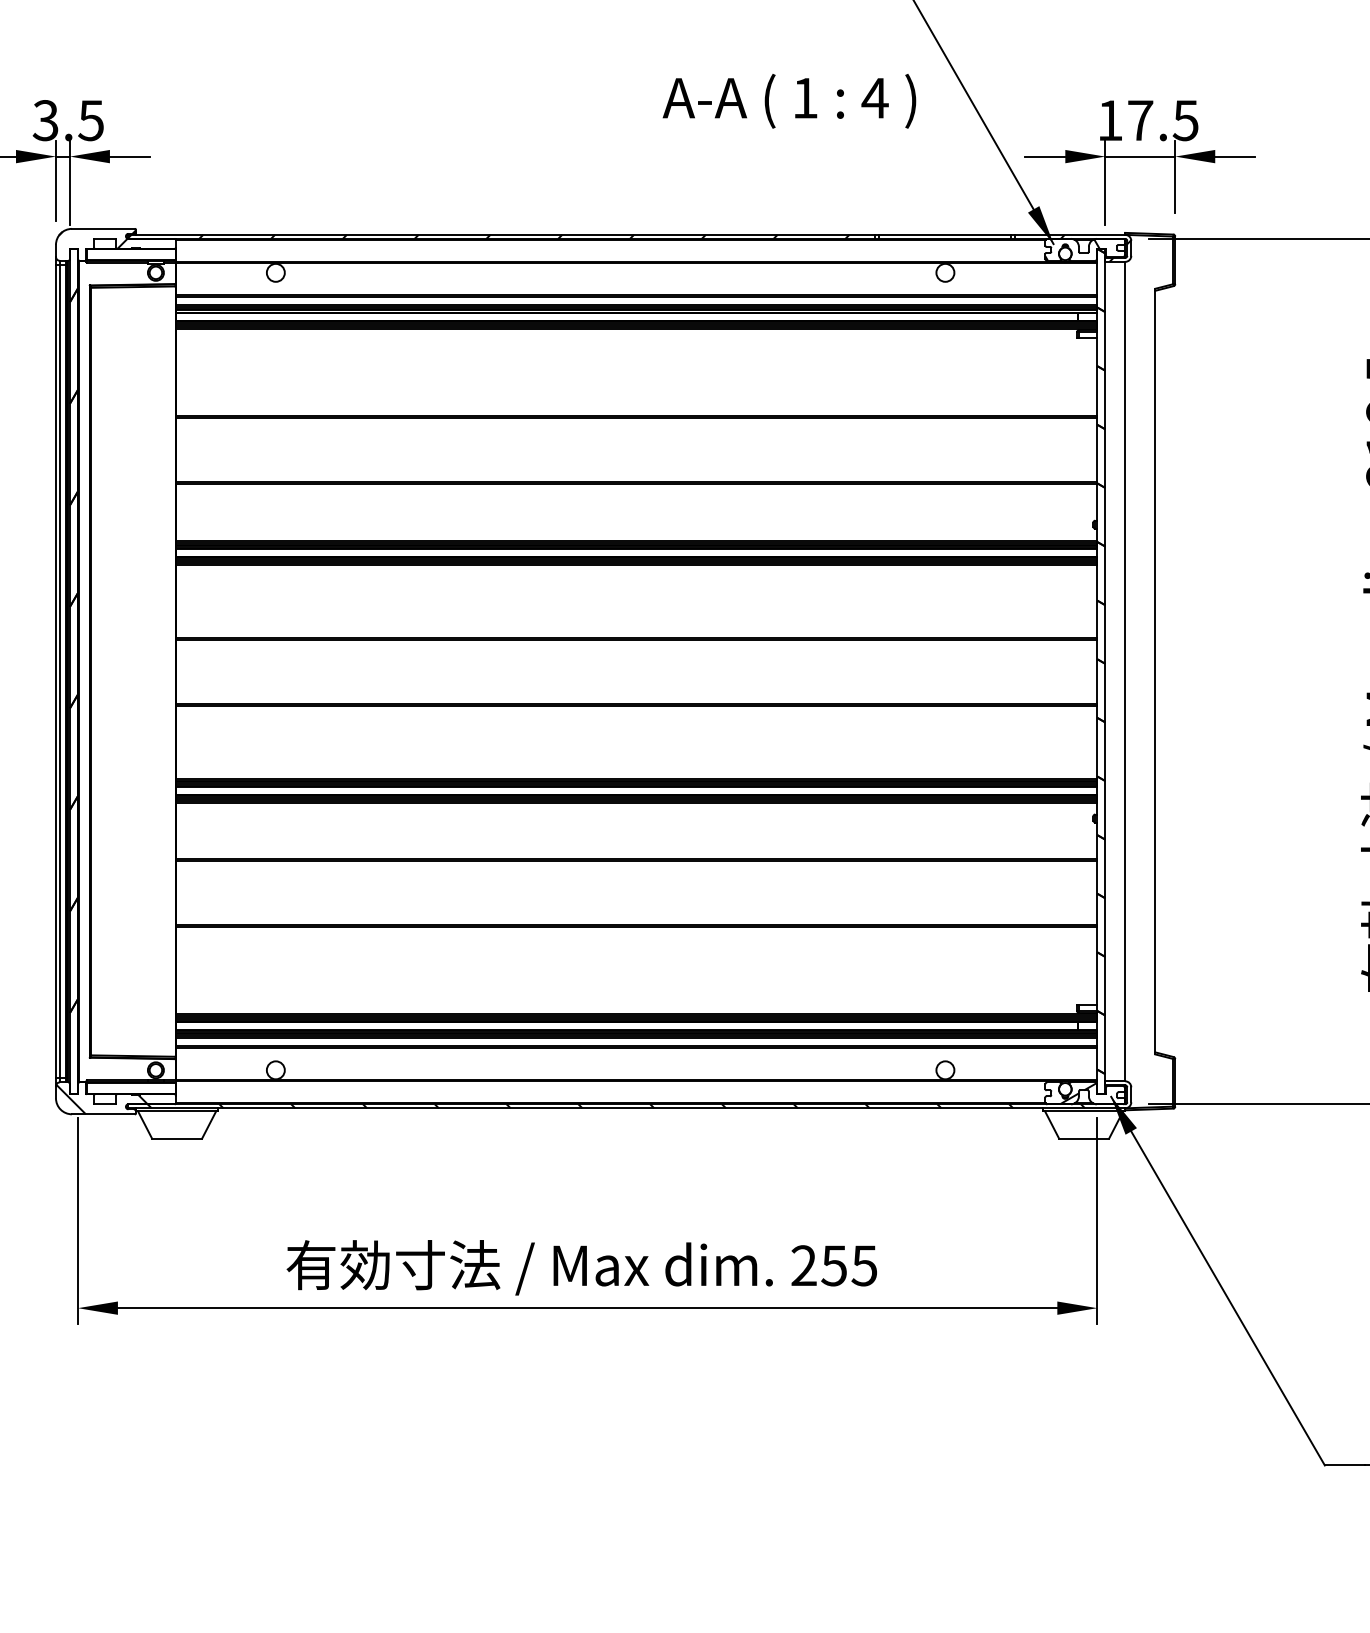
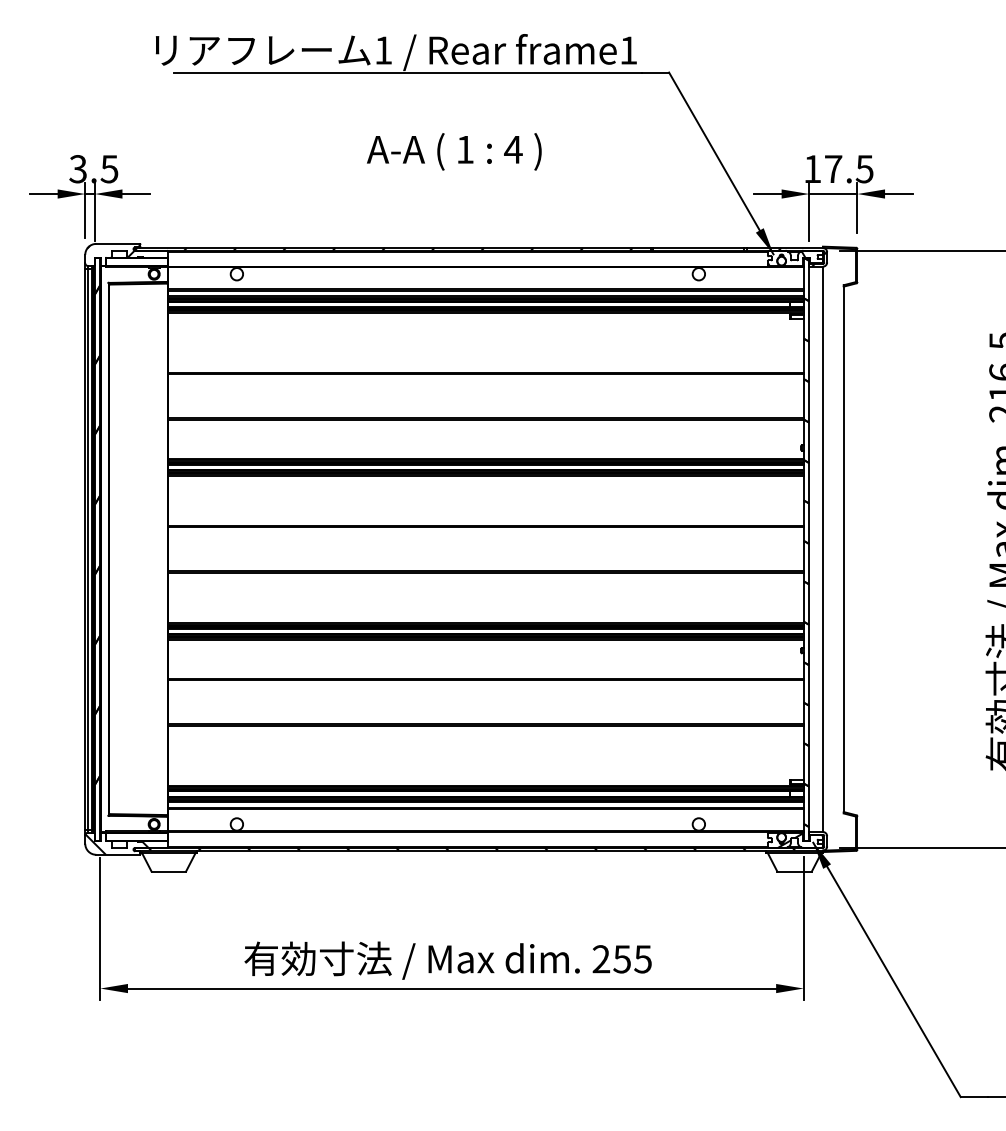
text: (789, 100) -> (454, 151), moved

